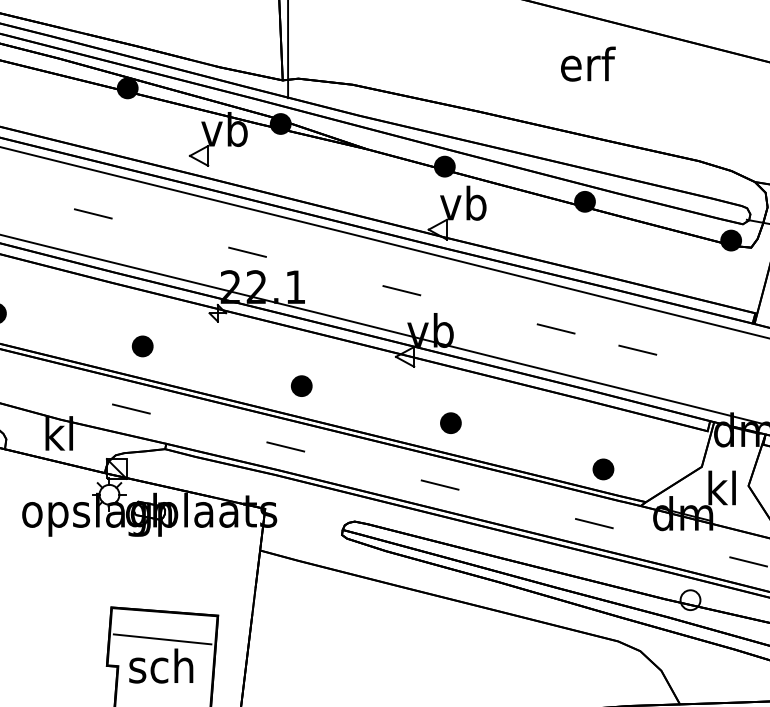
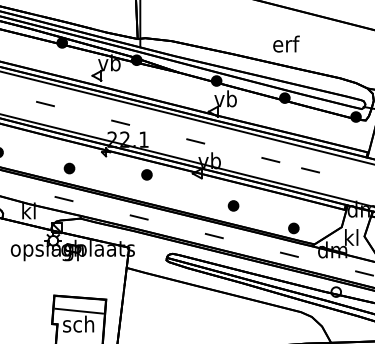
text: (588, 62) -> (286, 43), moved
part: (300, 385) -> (146, 174), moved
part: (450, 422) -> (233, 205), moved

